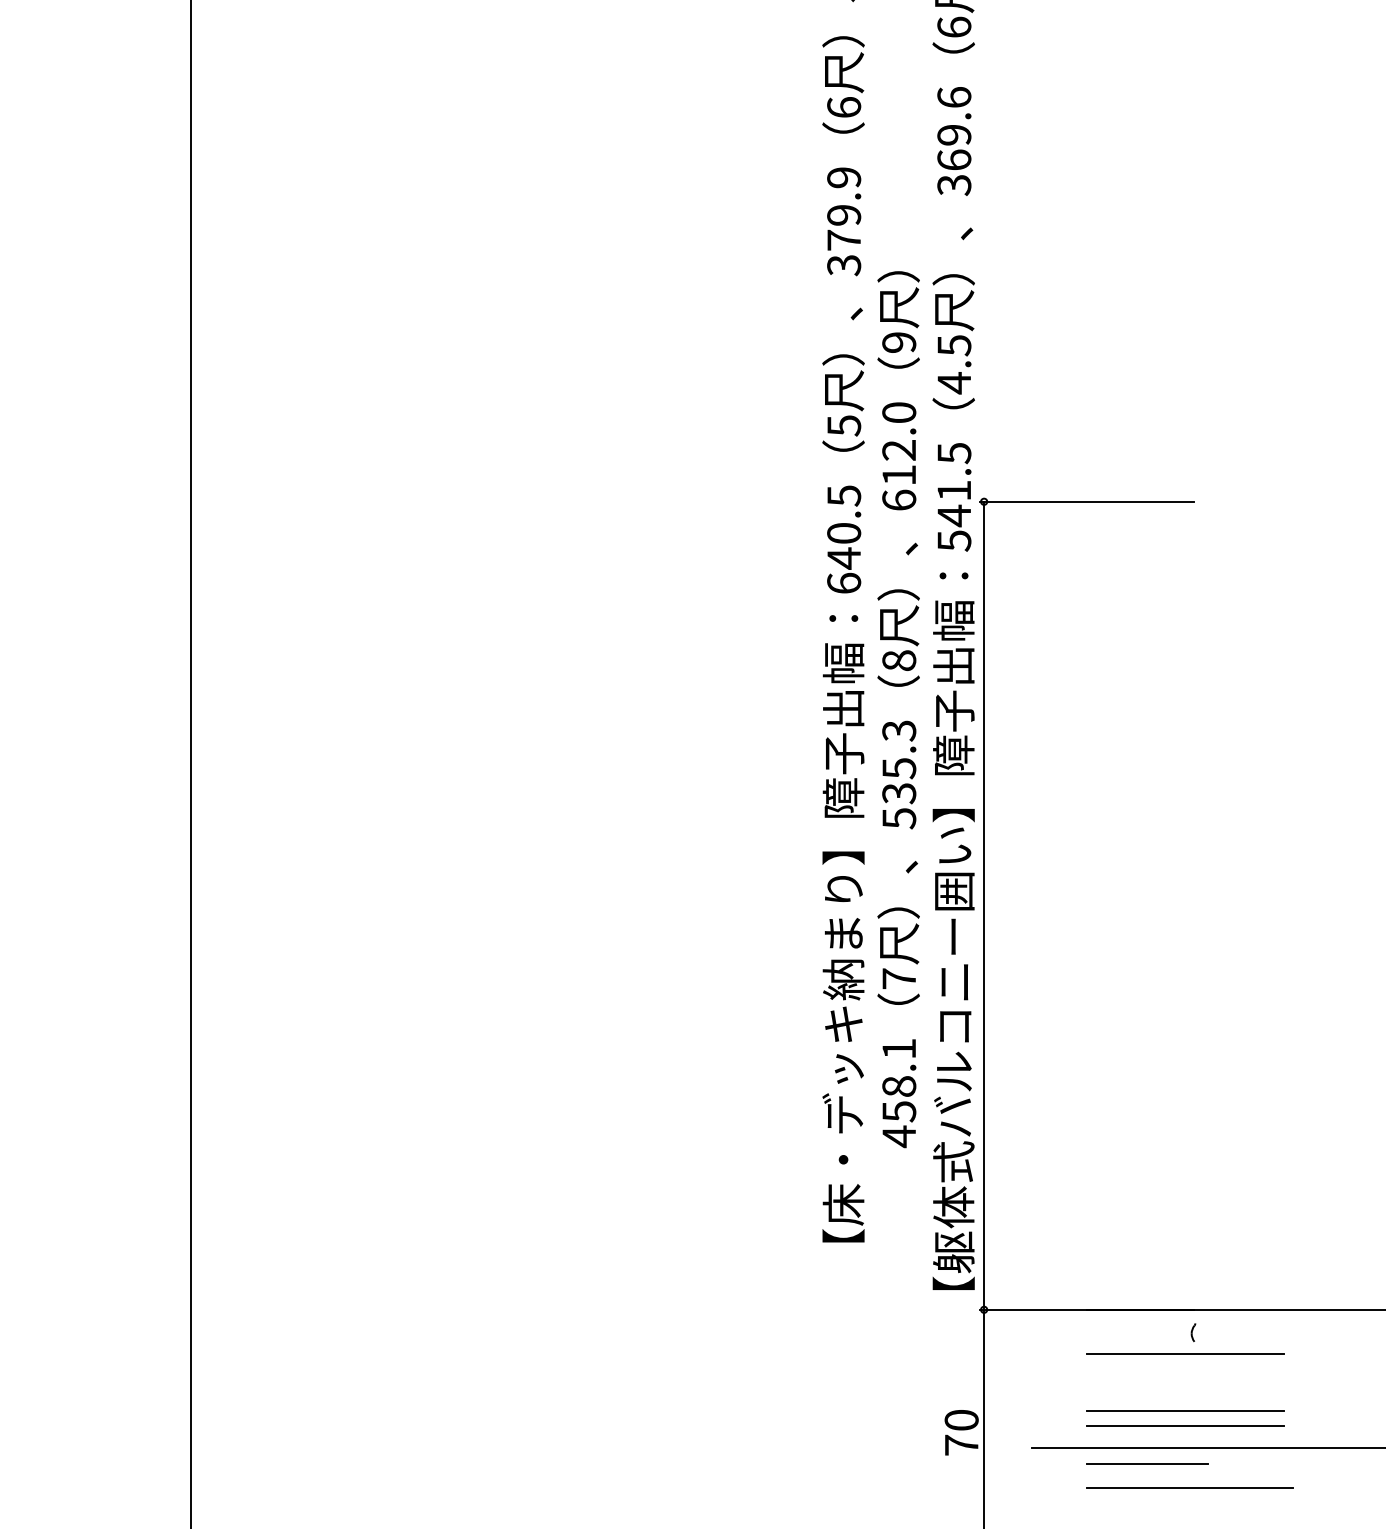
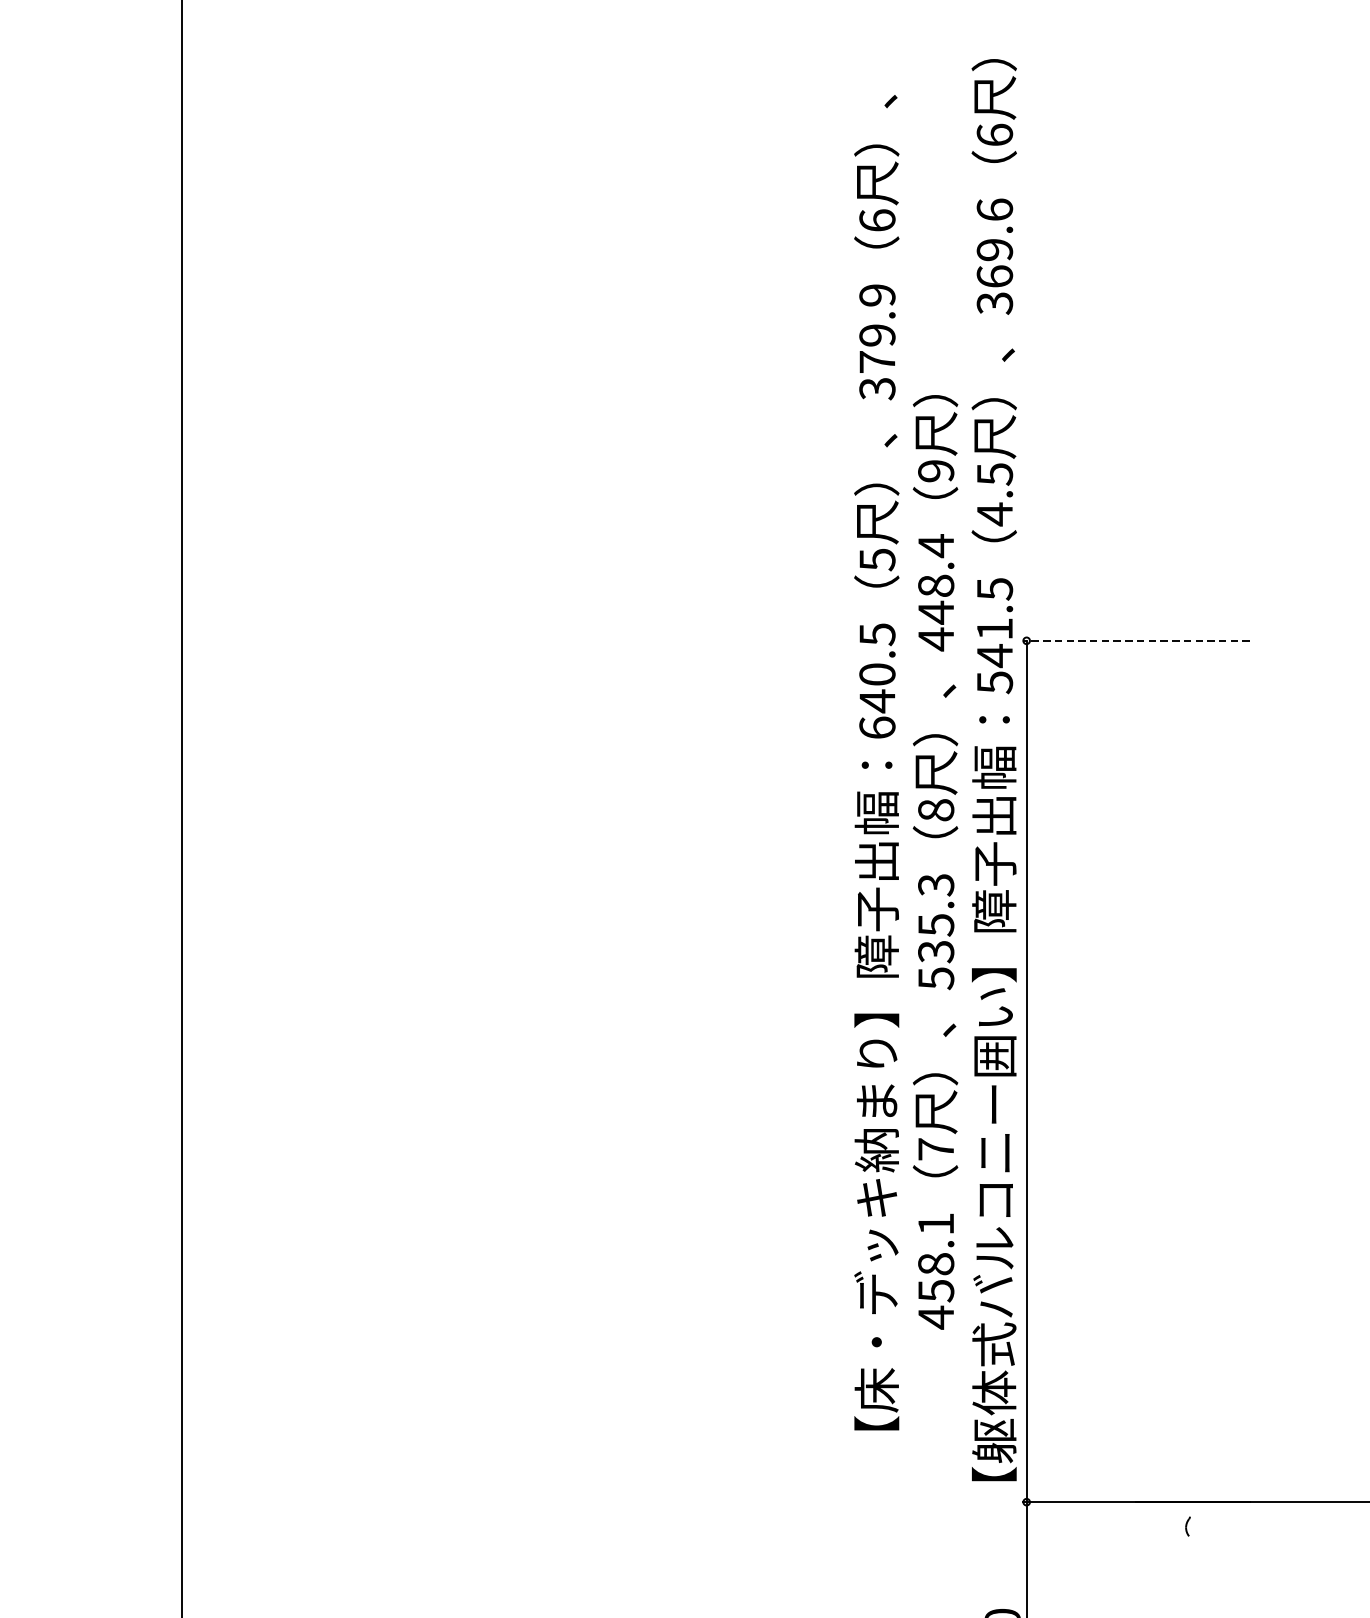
text: (899, 456) -> (936, 592), 612.0 -> 448.4
line: (1086, 501) -> (1135, 640), solid -> dashed
part: (1193, 1332) -> (1188, 1526), moved
line: (1185, 1353) -> (1241, 1548), removed
line: (1185, 1410) -> (1241, 1609), removed

